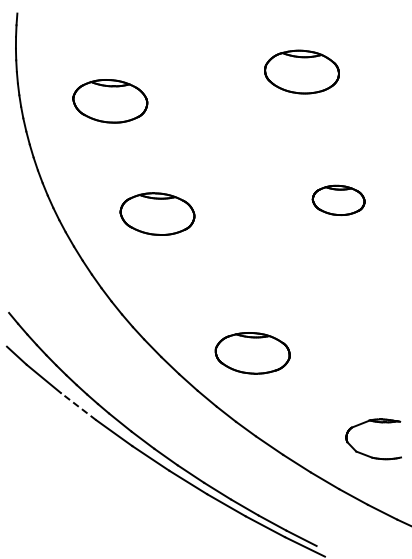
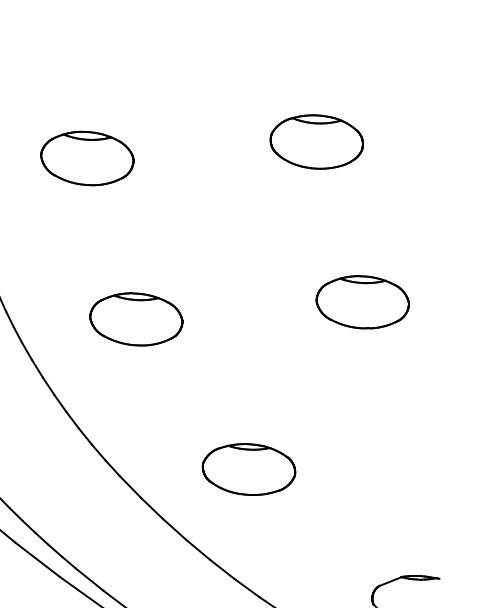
part: (110, 101) -> (87, 158), moved
part: (338, 200) -> (362, 302), size x1.43
part: (252, 353) -> (248, 469), moved
line: (78, 406) -> (37, 559), dashed -> solid

